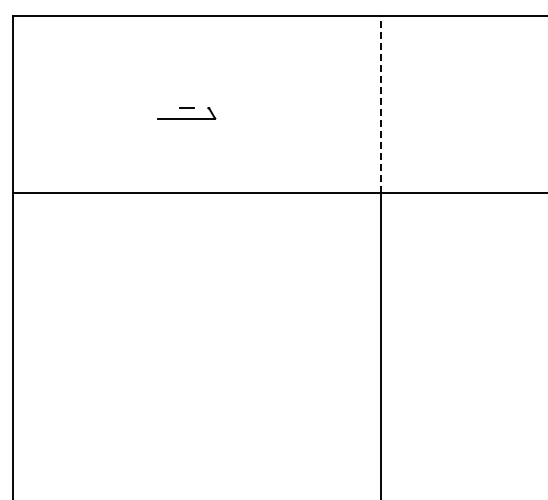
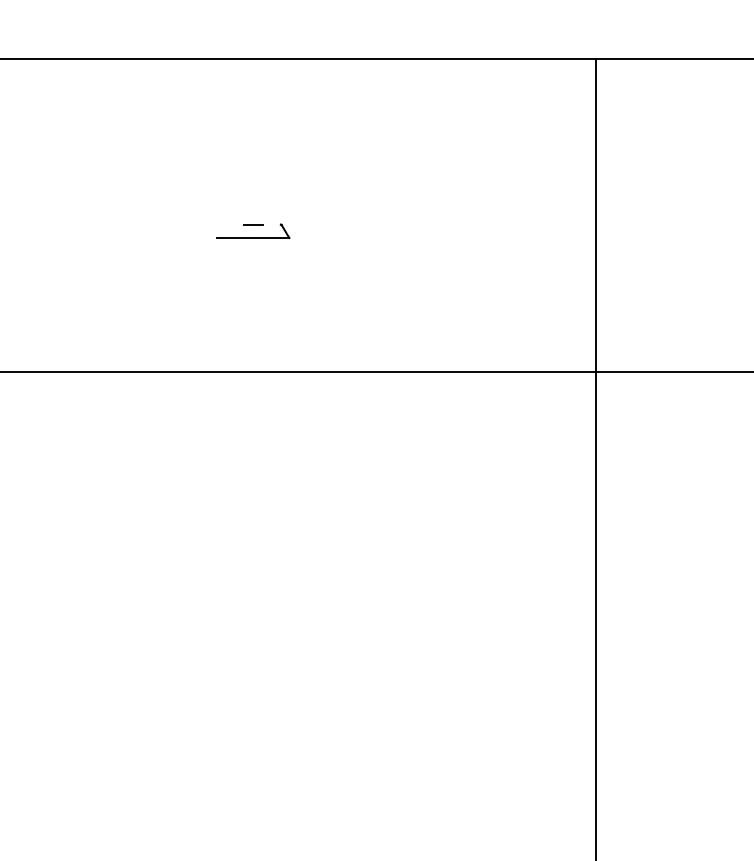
line: (380, 103) -> (596, 213), dashed -> solid
part: (187, 113) -> (254, 231), size x0.71

